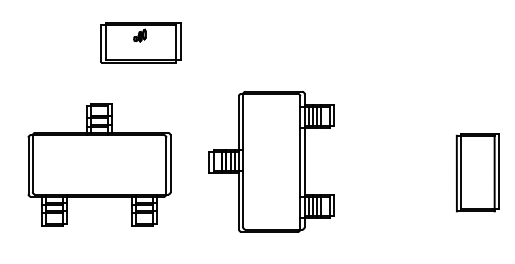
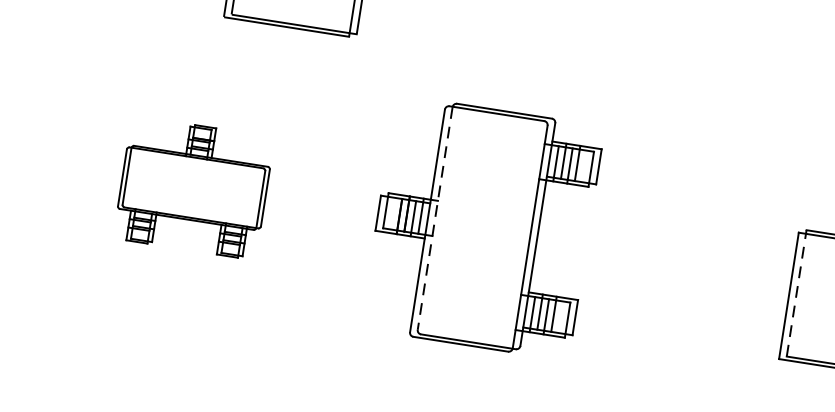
line: (243, 160) -> (435, 218), solid -> dashed
part: (99, 164) -> (193, 187), size x0.6
line: (461, 171) -> (797, 293), solid -> dashed

